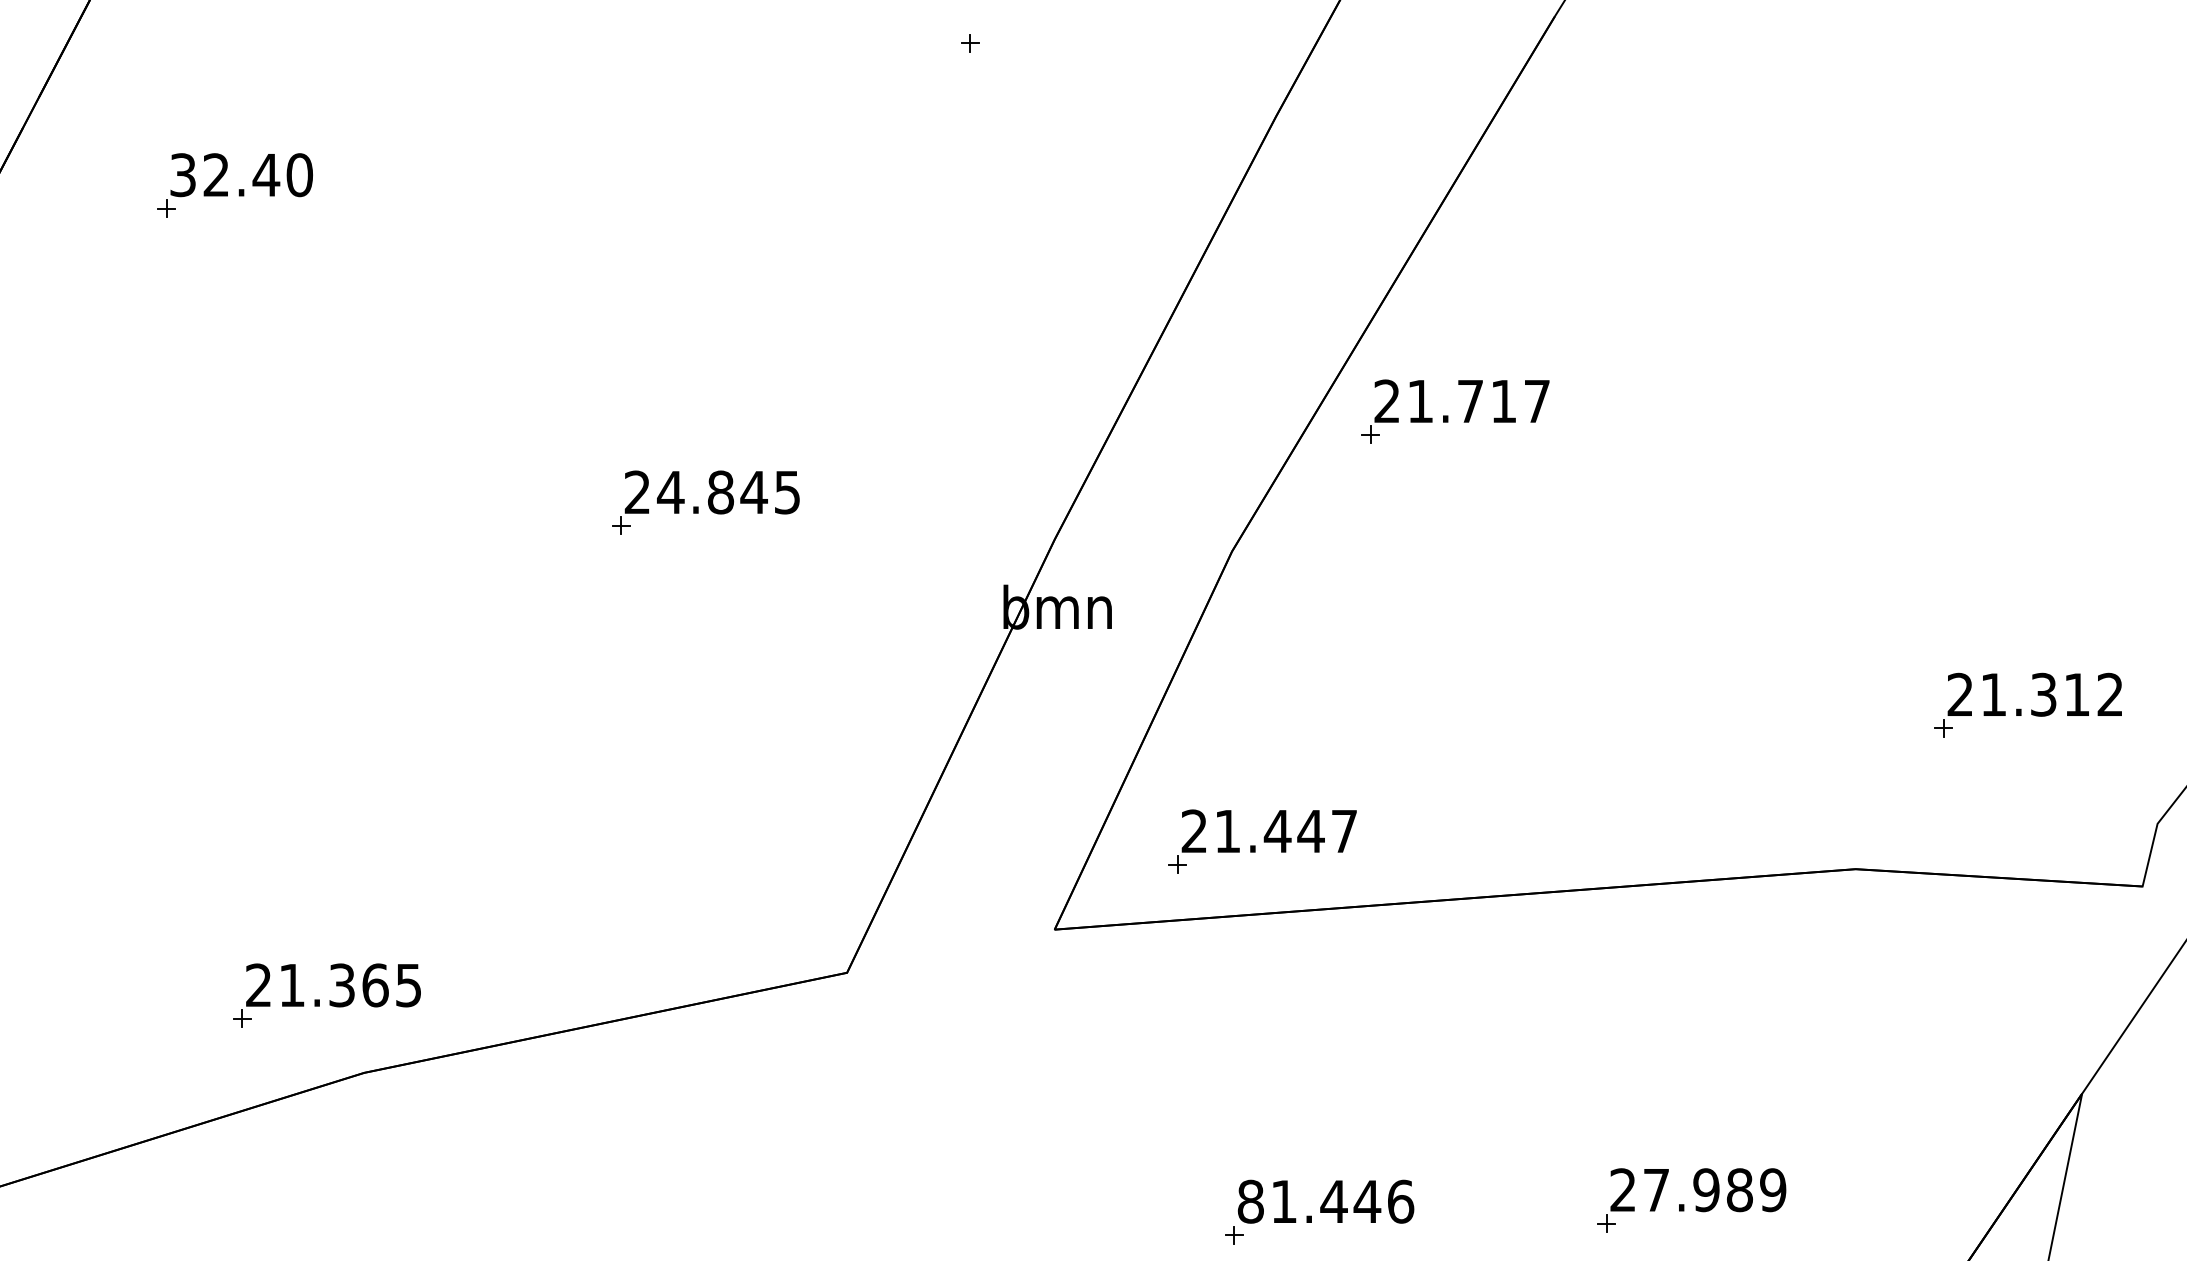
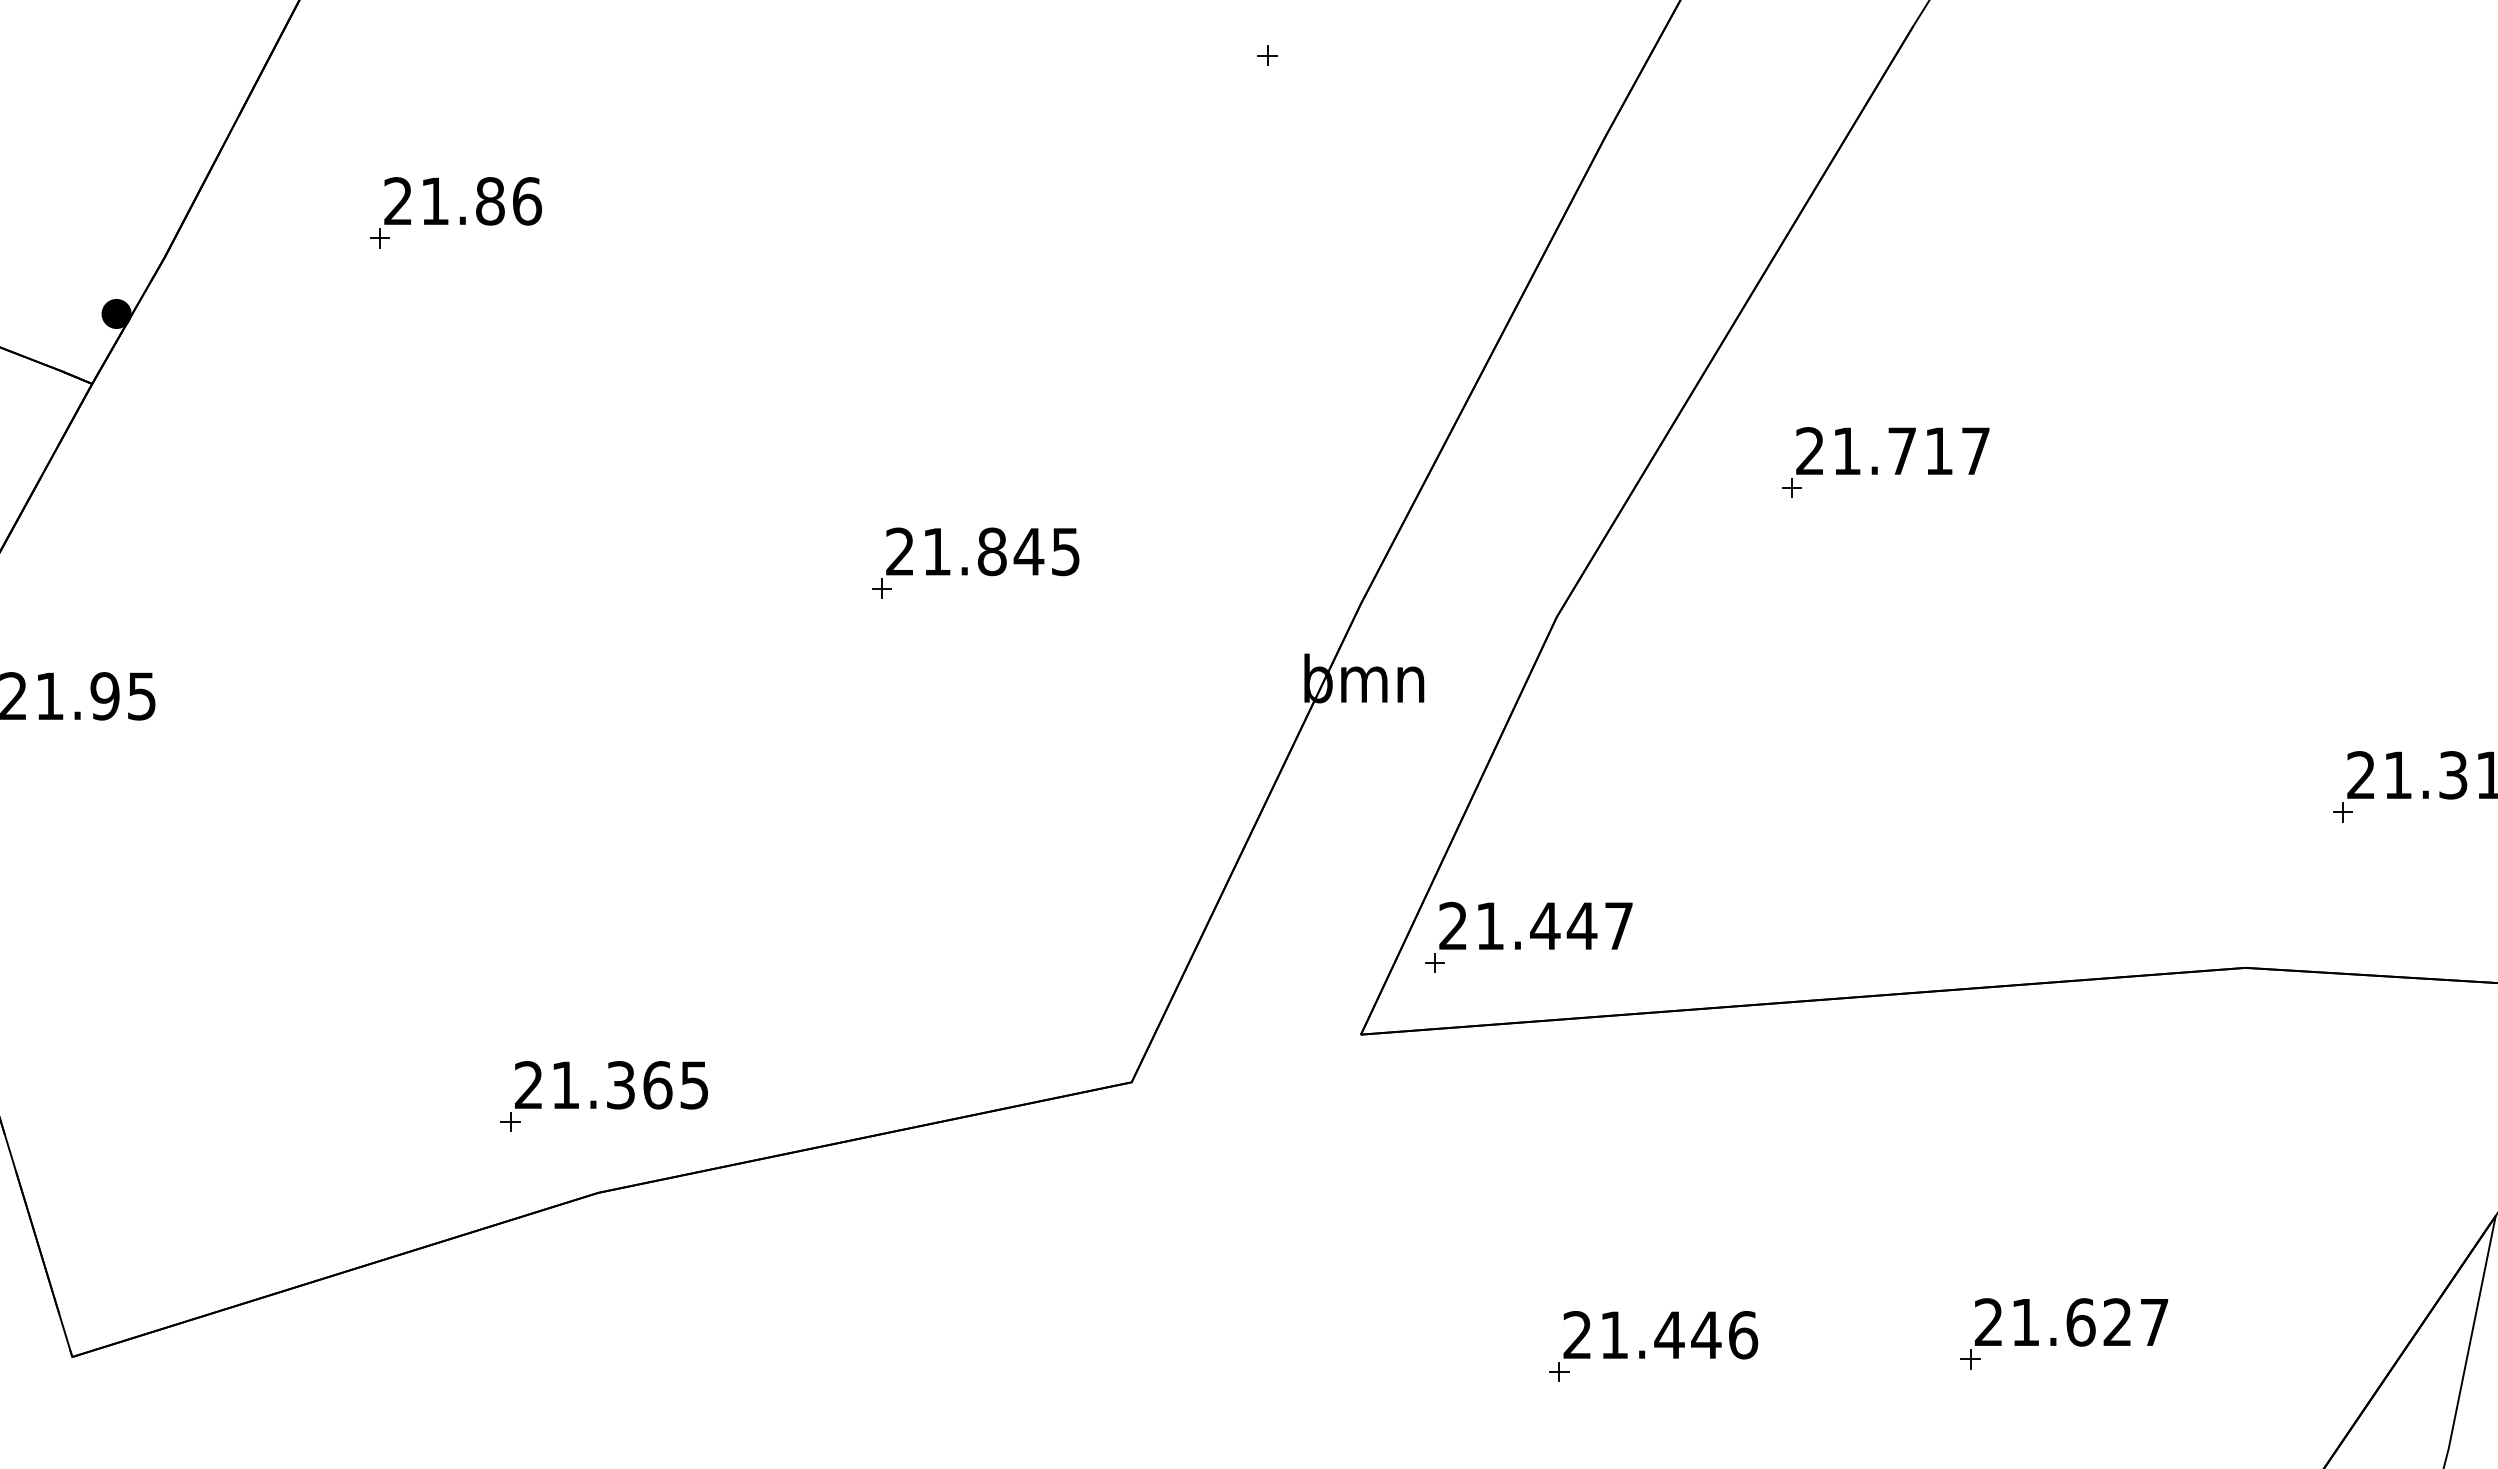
text: (241, 175) -> (462, 201), 32.40 -> 21.86
part: (1448, 415) -> (1877, 466), moved
text: (670, 492) -> (936, 551), 24.845 -> 21.845
part: (1262, 840) -> (1528, 936), moved
part: (329, 1000) -> (607, 1101), moved
text: (1715, 1190) -> (2090, 1322), 27.989 -> 21.627
text: (1250, 1202) -> (1577, 1335), 81.446 -> 21.446

